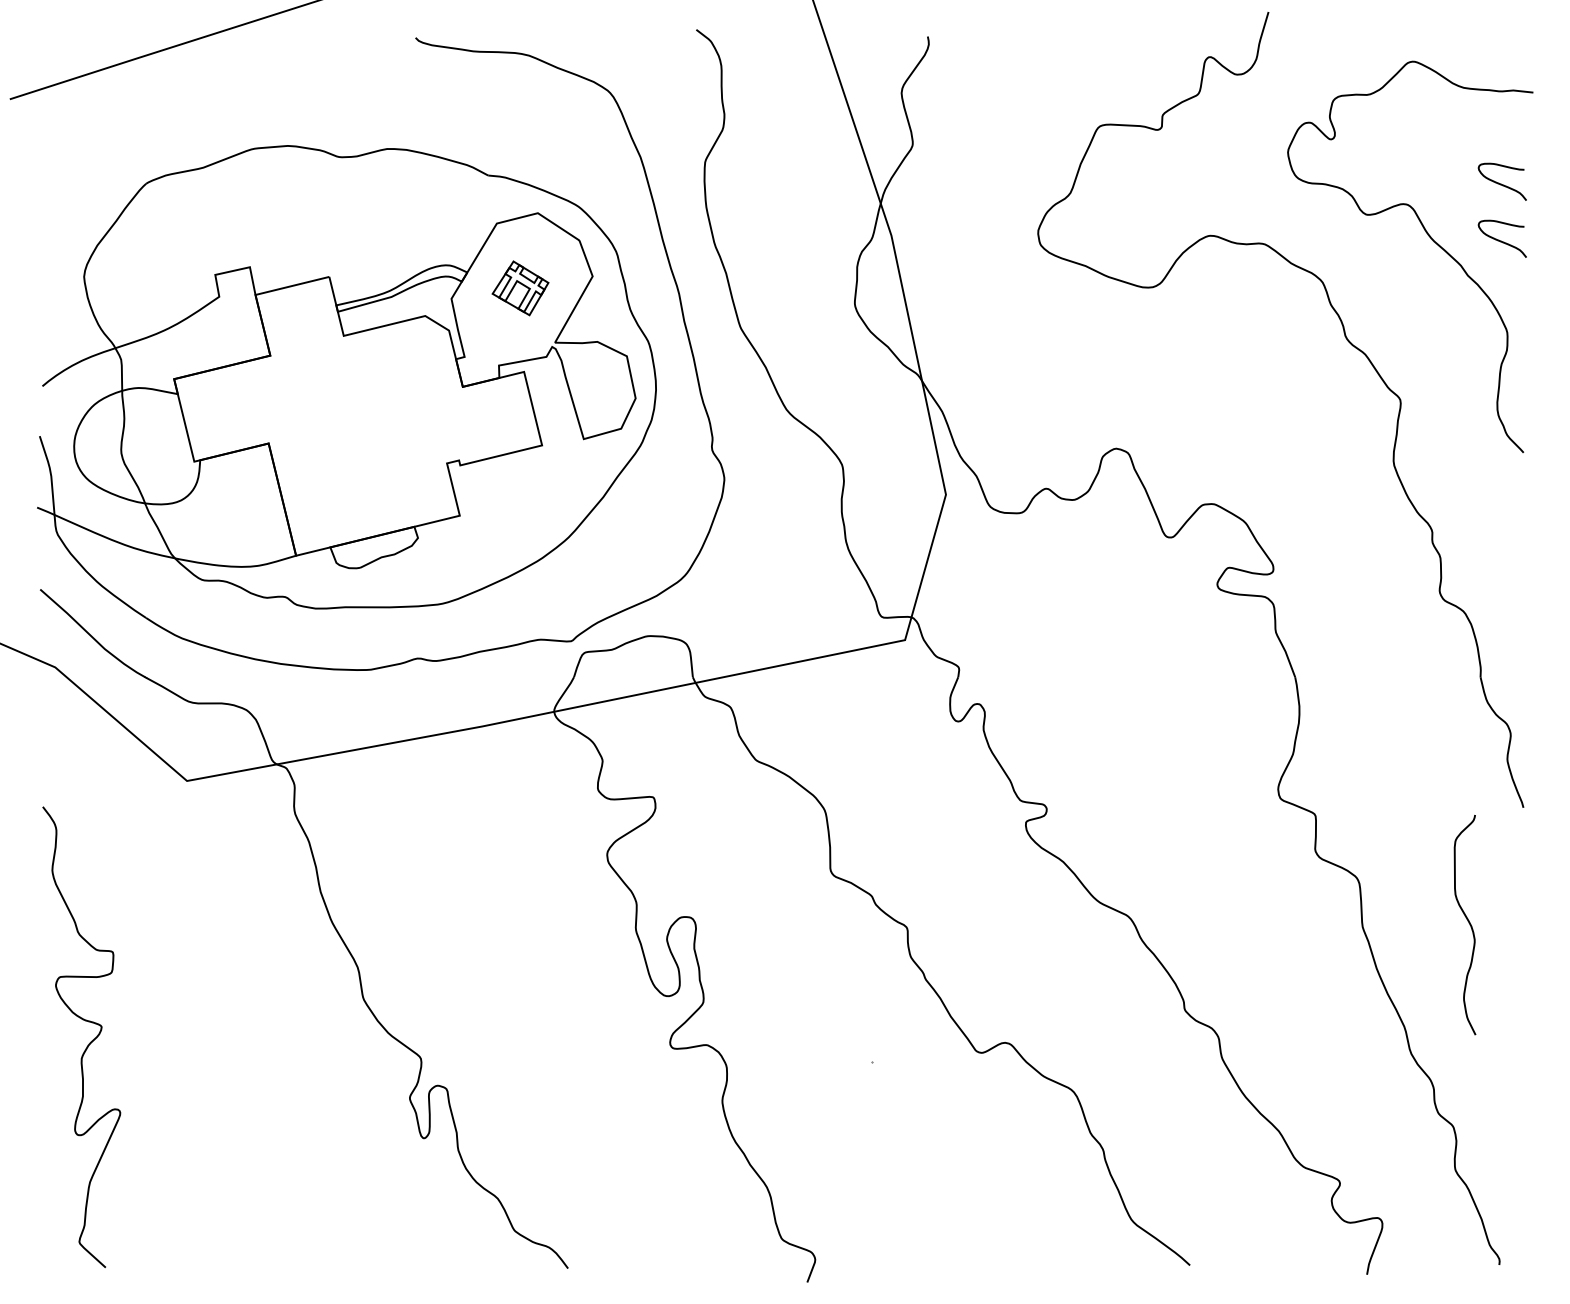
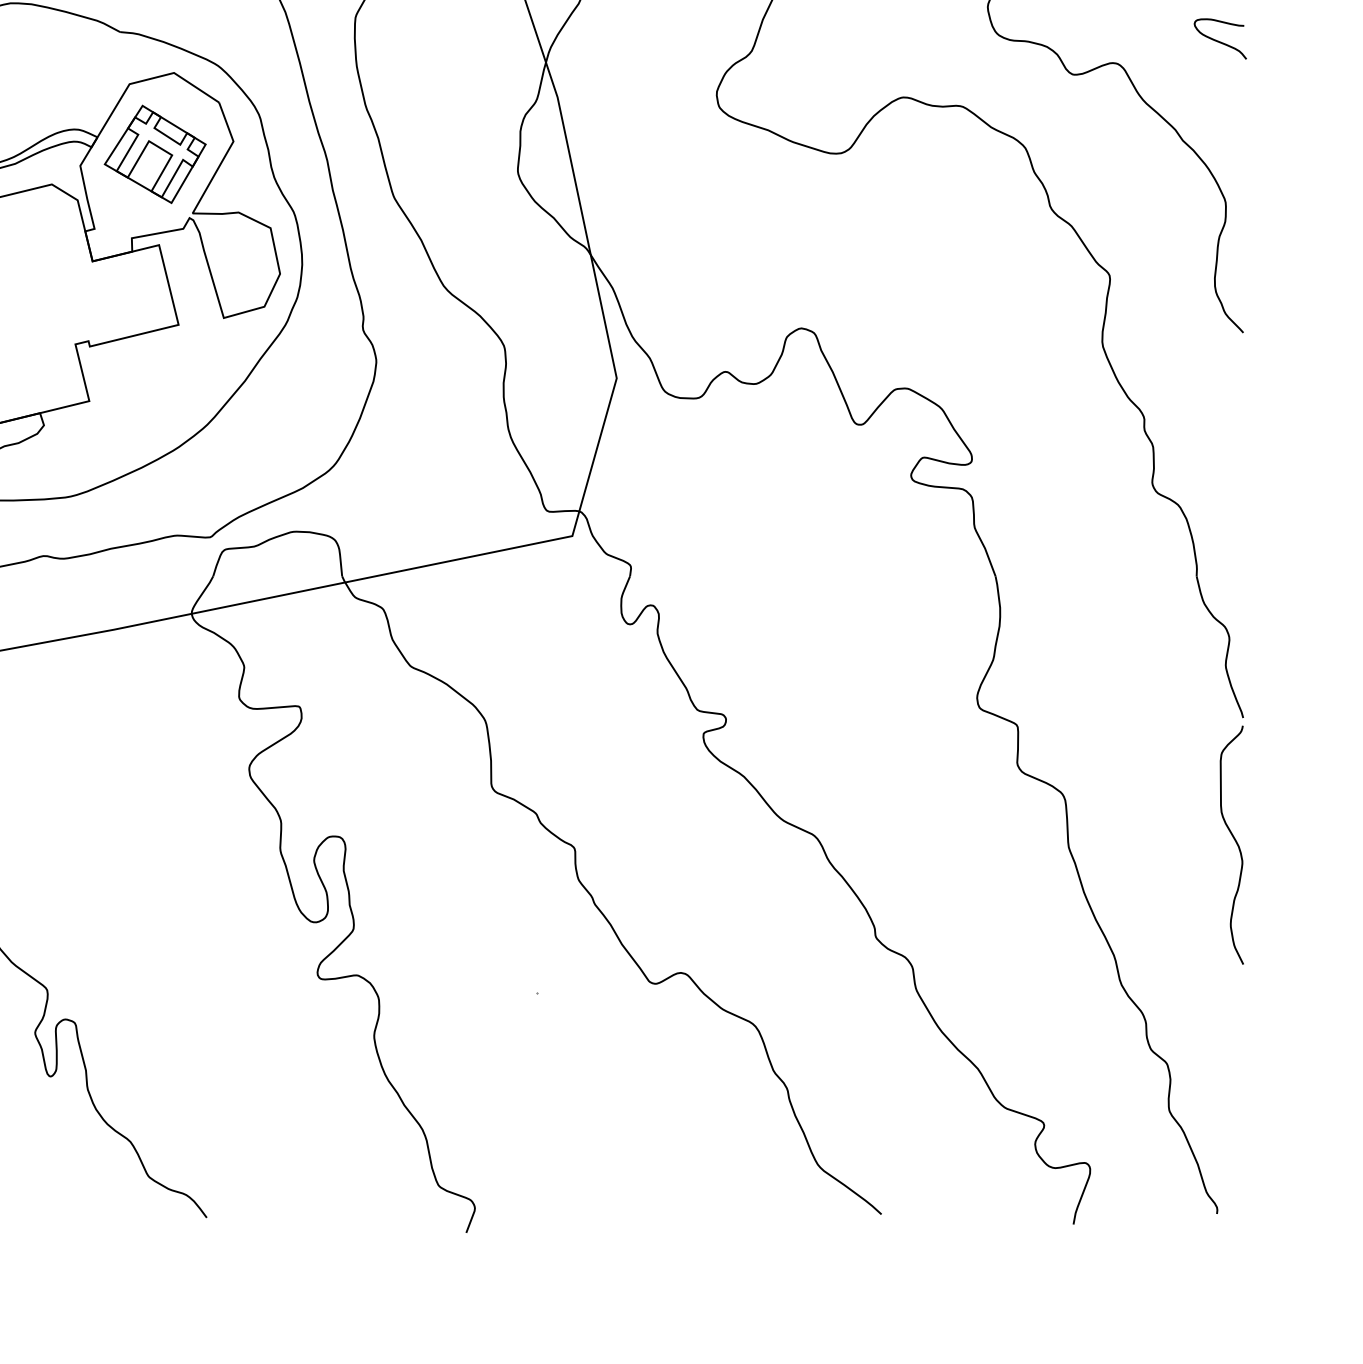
curve: (1501, 240) -> (1219, 102), removed
part: (520, 288) -> (155, 154), size x1.67
curve: (1468, 923) -> (1235, 843), moved

